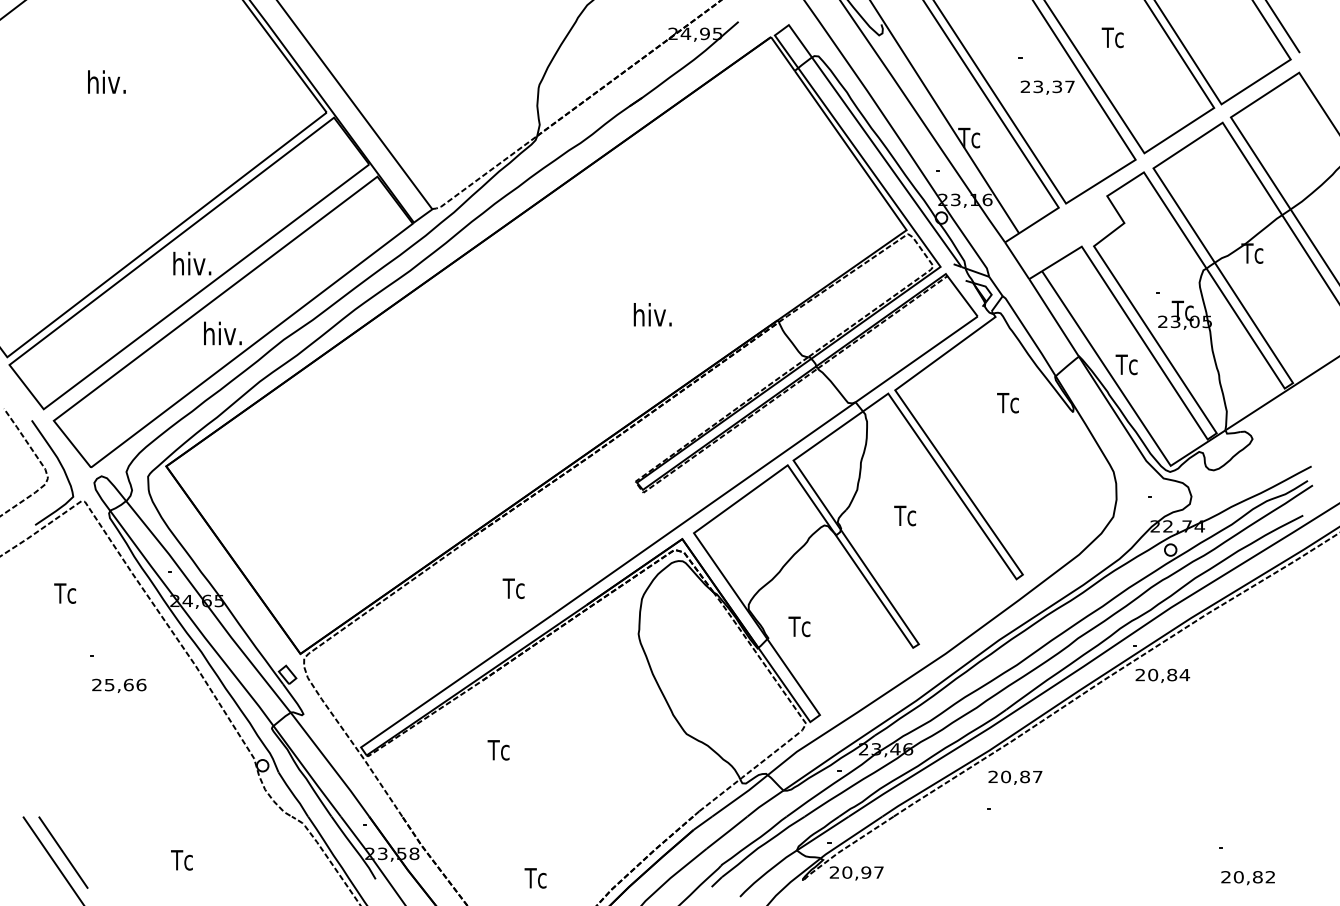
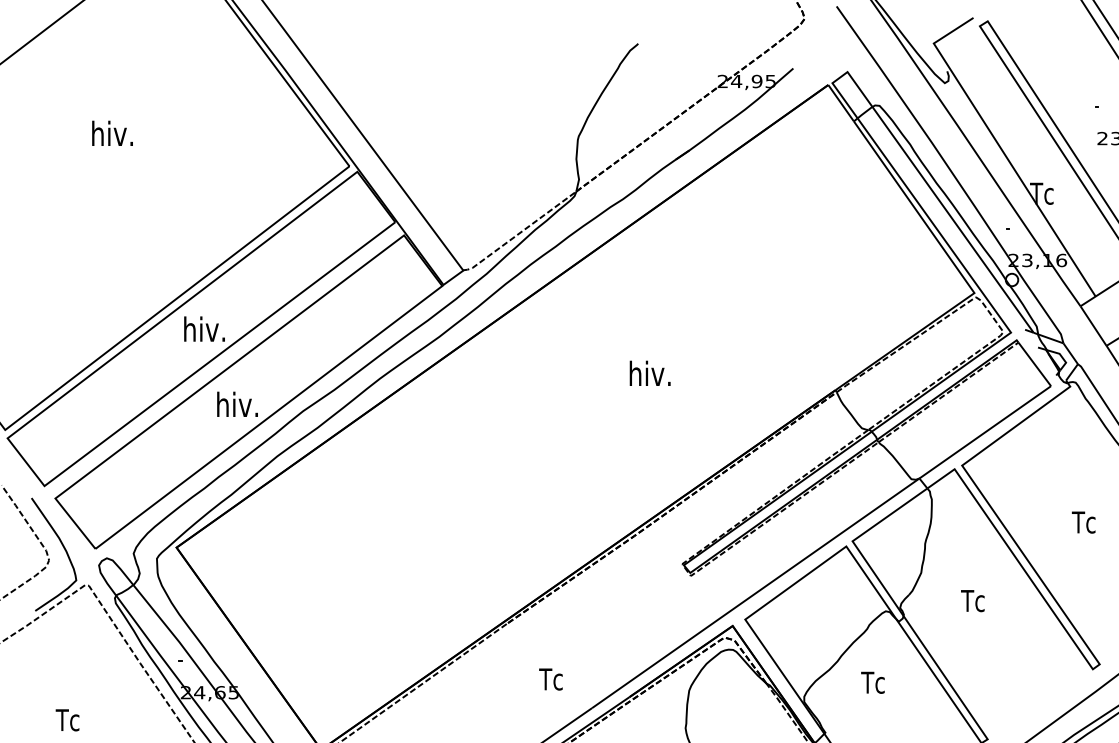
text: (652, 314) -> (649, 373), moved
text: (1007, 403) -> (1083, 522), moved
text: (65, 593) -> (67, 720), moved
text: (799, 626) -> (872, 682), moved

